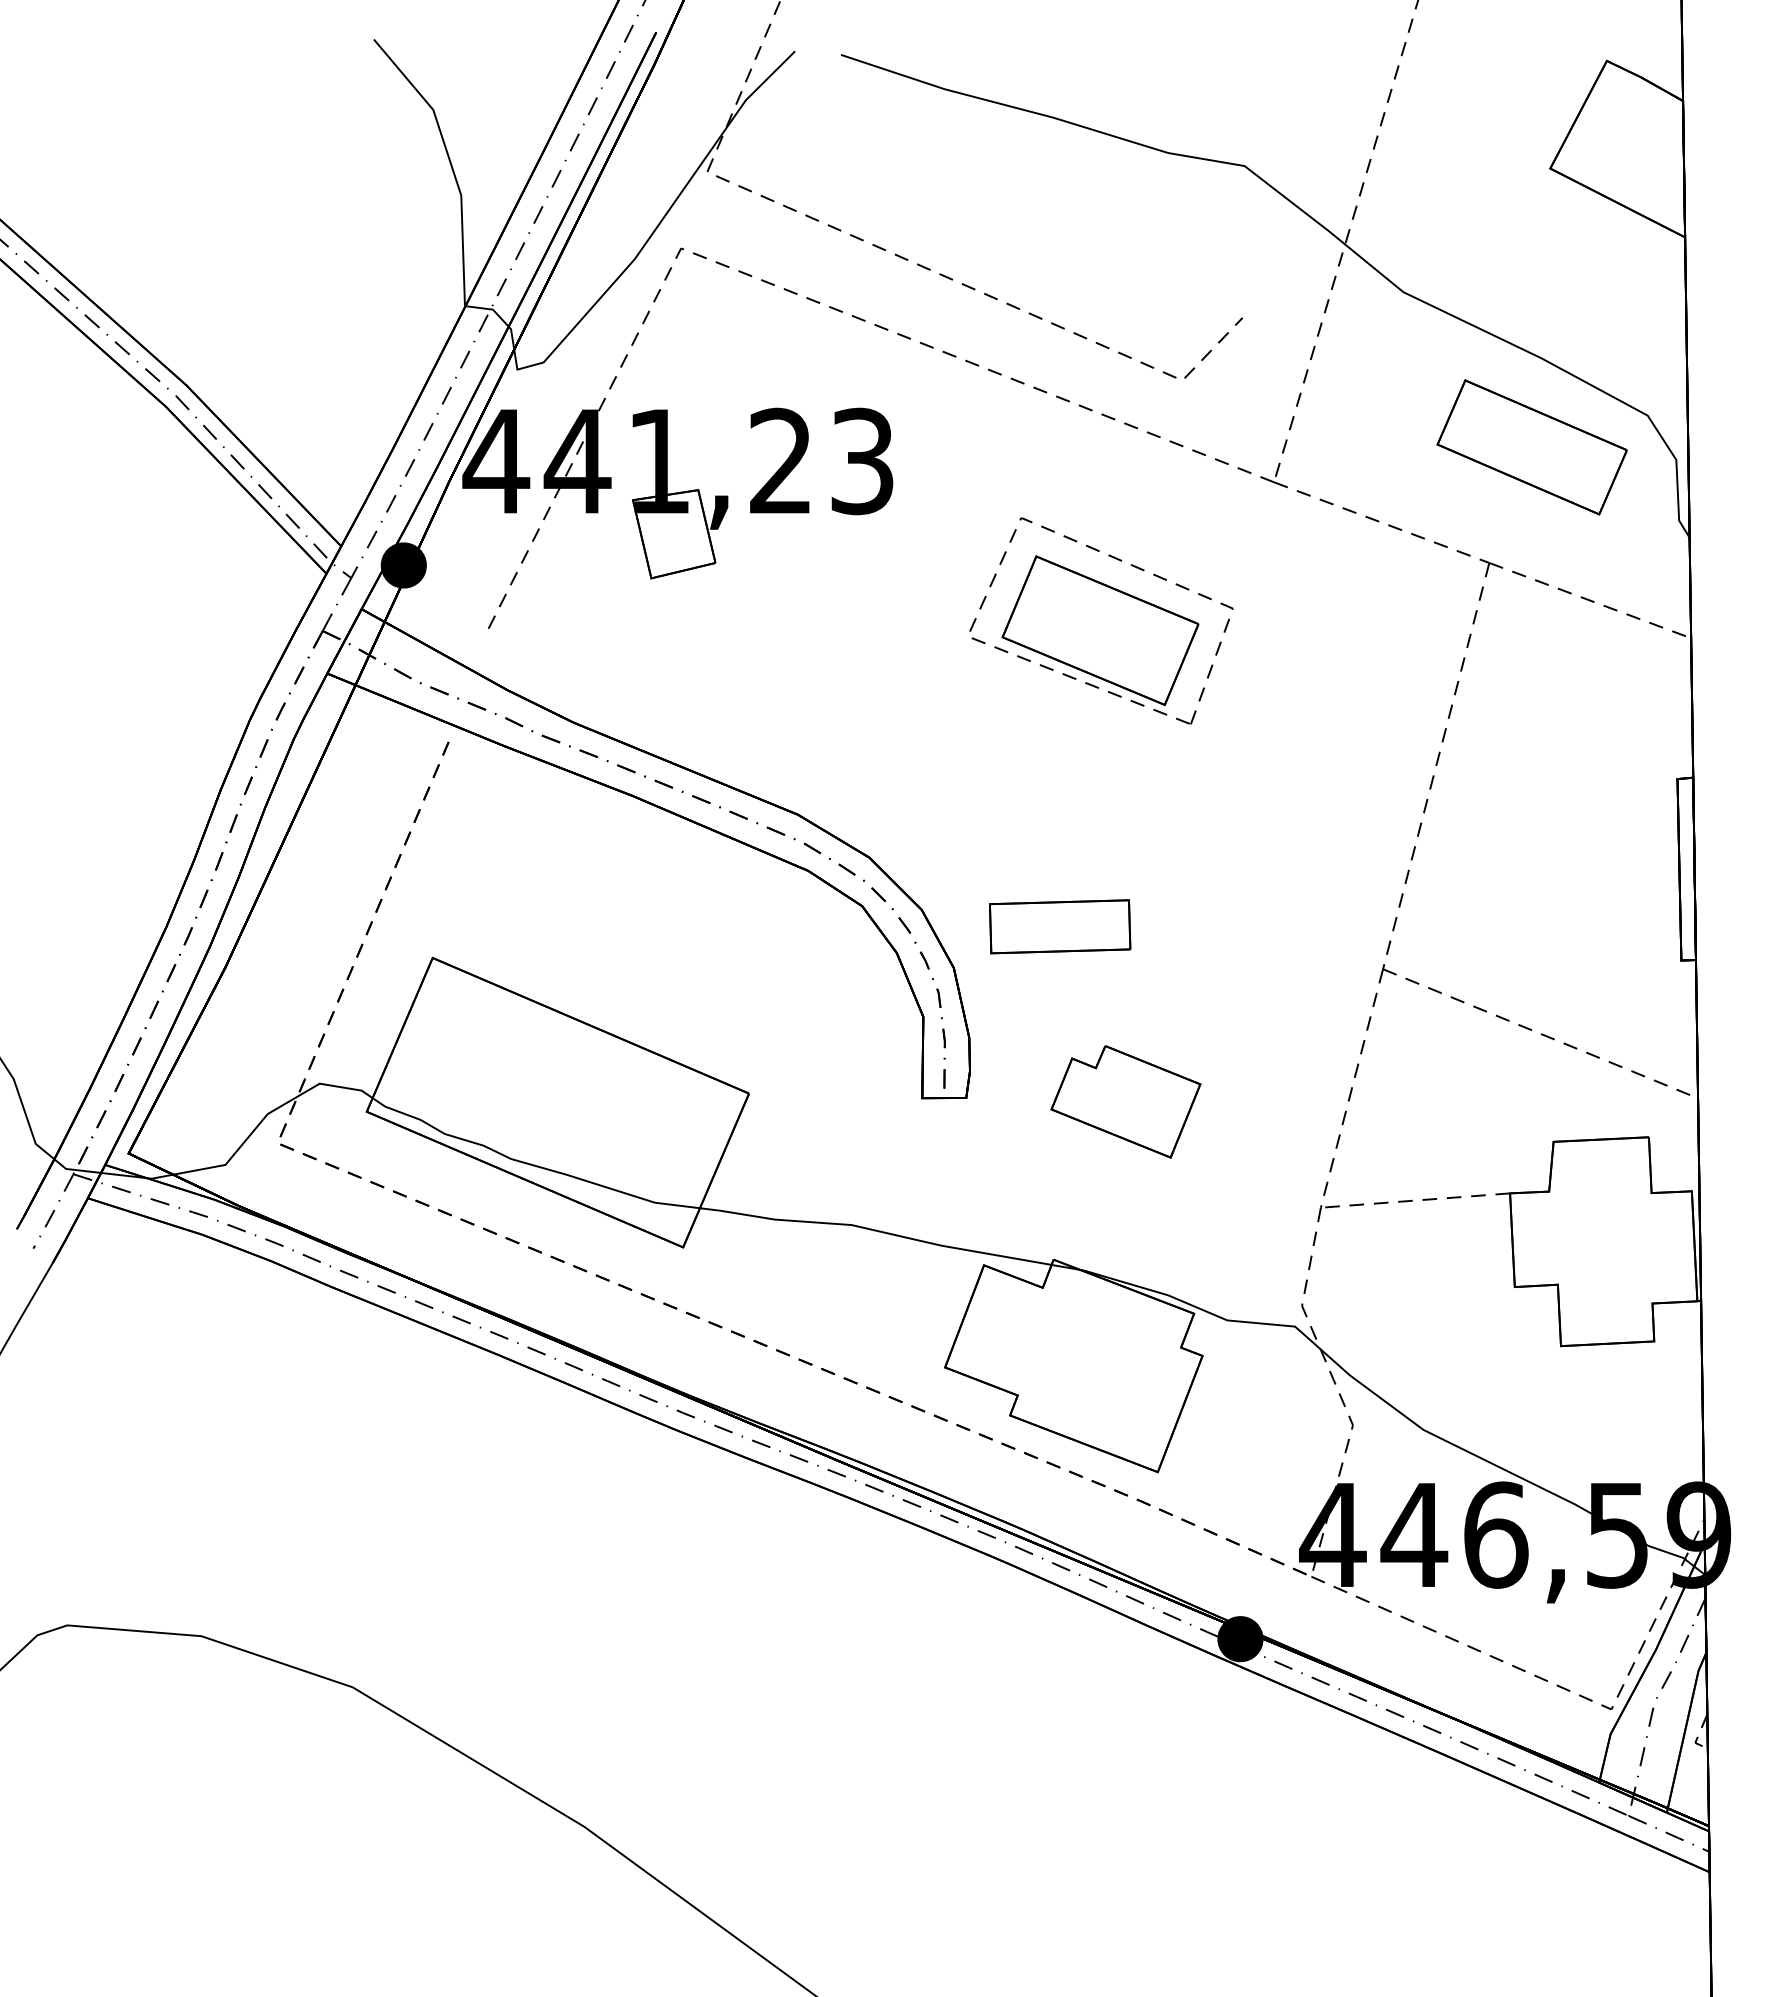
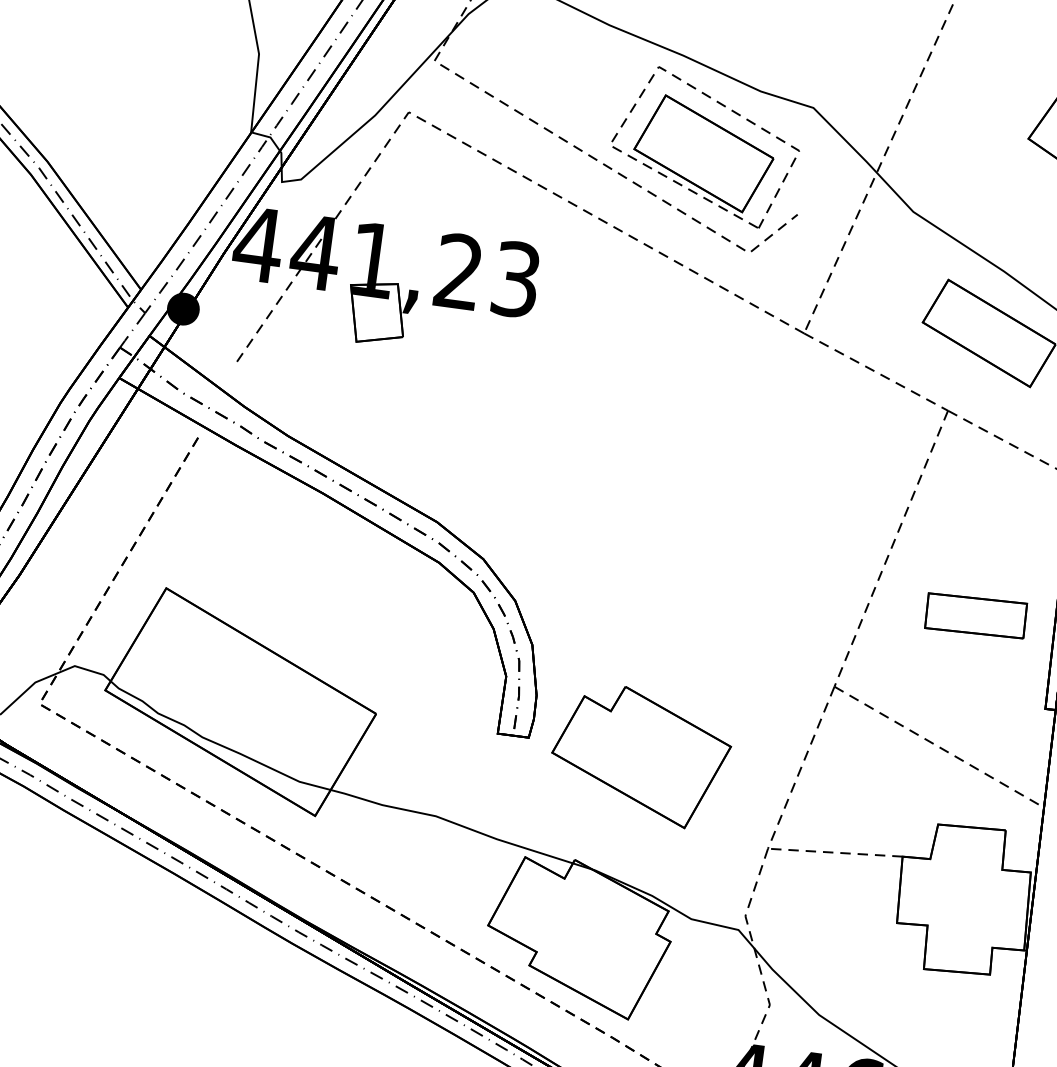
part: (1101, 620) -> (705, 146), moved
part: (1060, 926) -> (976, 615), moved
part: (1125, 1101) -> (640, 755), size x1.67

